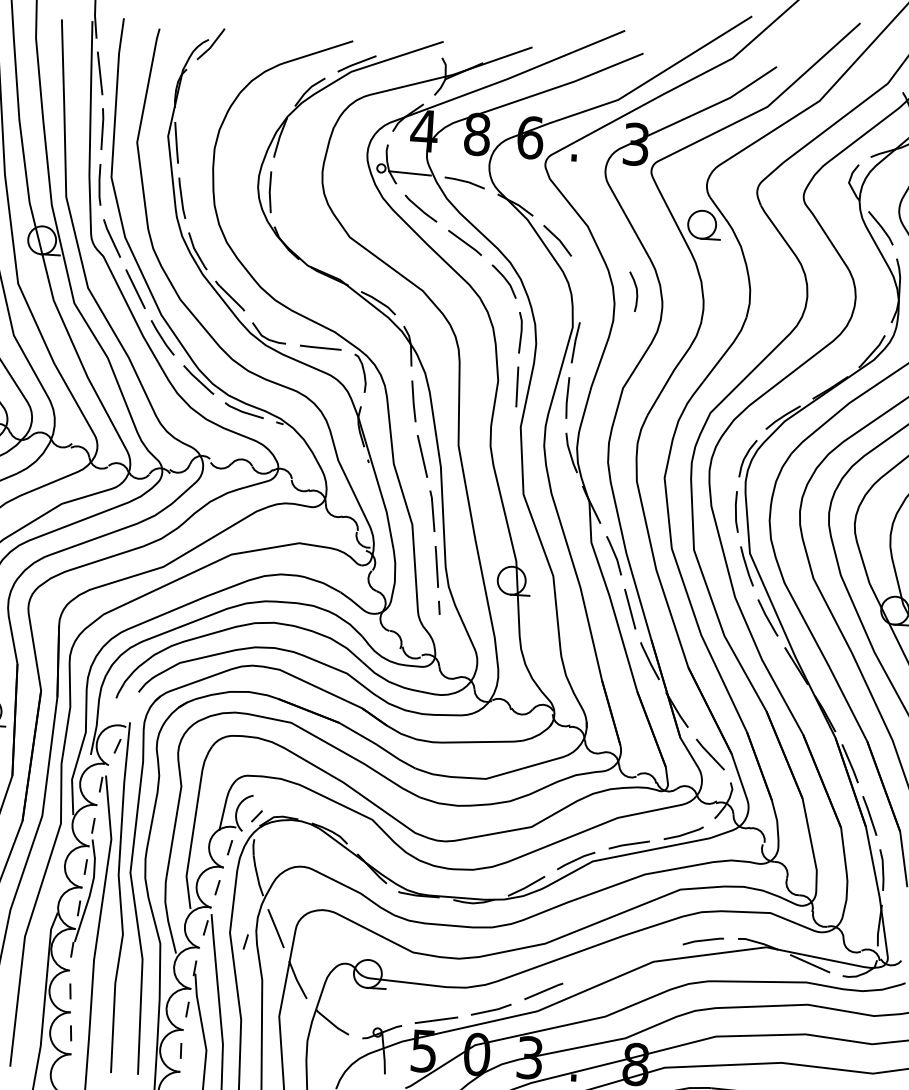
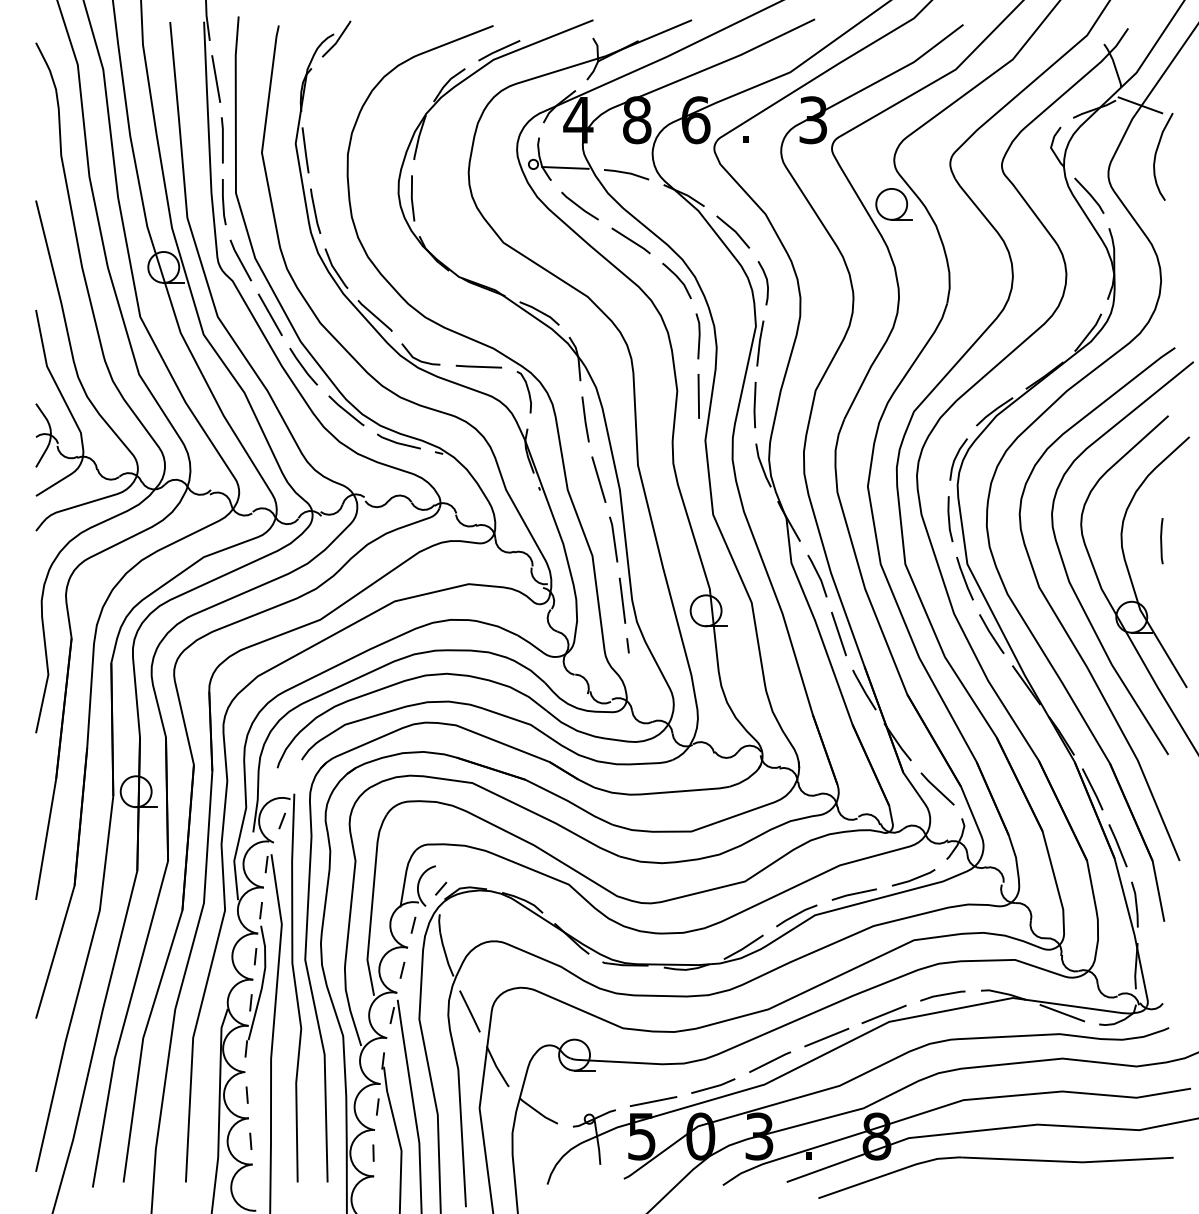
curve: (636, 292) -> (766, 283), moved
line: (245, 942) -> (437, 1028), removed
line: (648, 954) -> (883, 1014), added
line: (596, 972) -> (826, 1037), added

